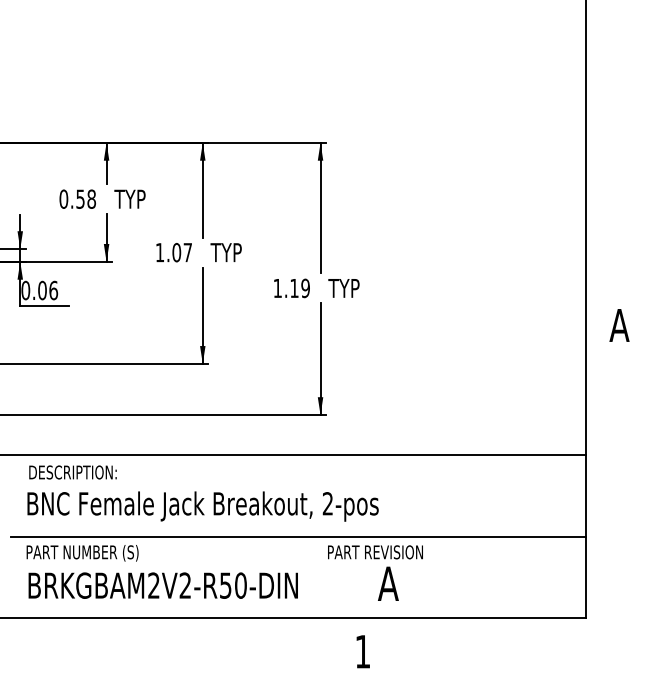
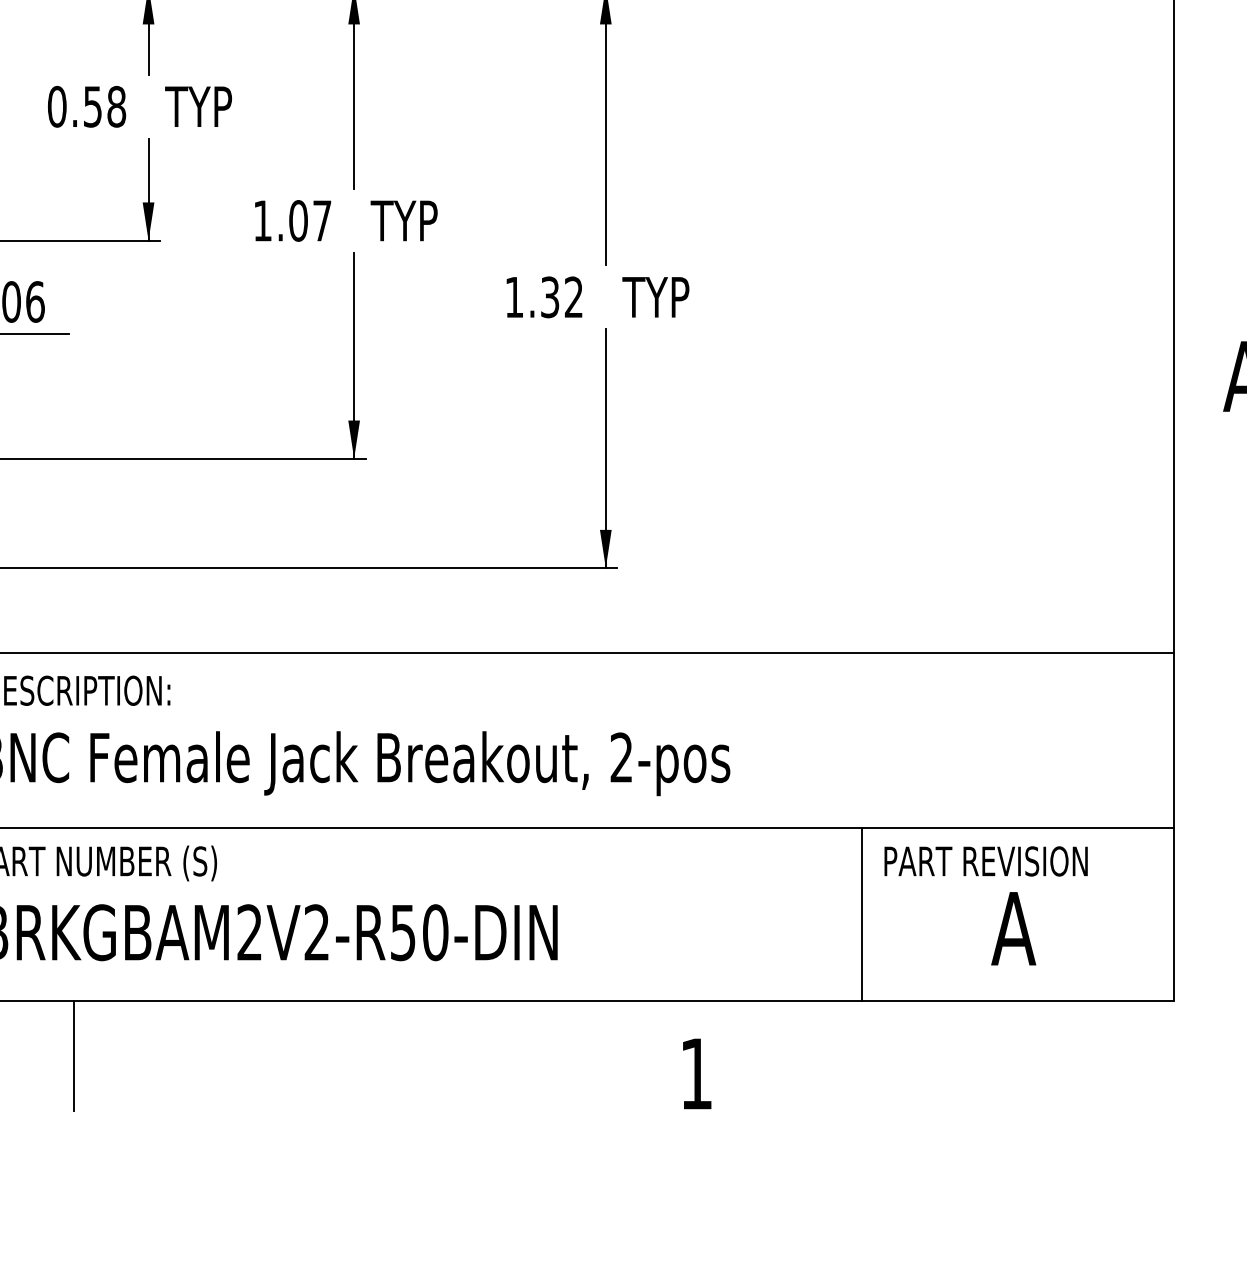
text: (299, 288) -> (560, 297), 1.19 -> 1.32
text: (375, 572) -> (986, 904), moved
line: (440, 576) -> (862, 913), added
line: (71, 643) -> (73, 1056), added

